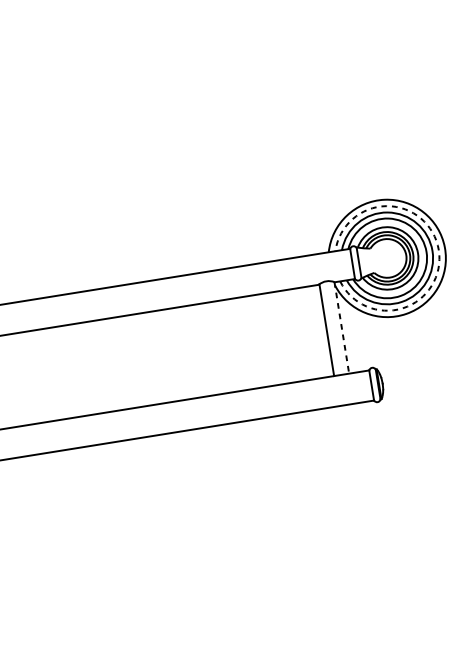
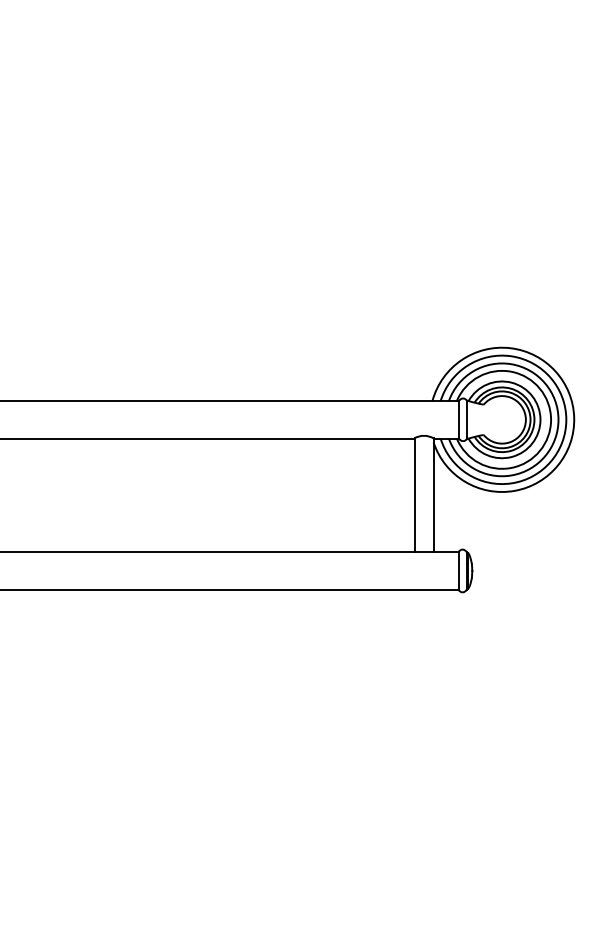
arc: (438, 249) -> (566, 419), dashed -> solid
line: (341, 328) -> (433, 495), dashed -> solid

